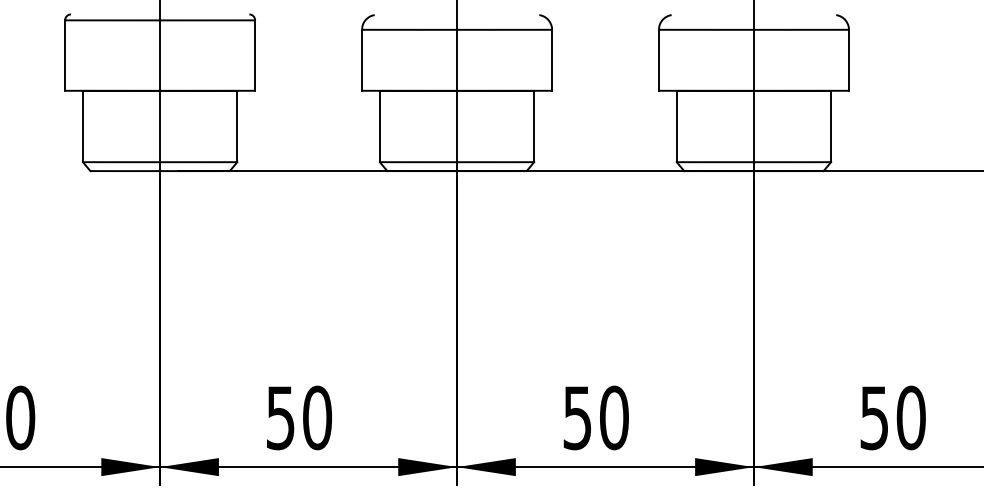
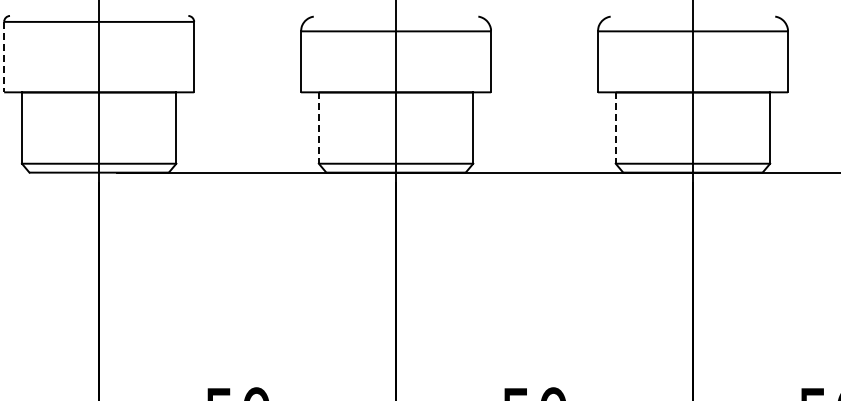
line: (65, 56) -> (4, 58), solid -> dashed
line: (379, 126) -> (318, 128), solid -> dashed
line: (676, 126) -> (615, 128), solid -> dashed

